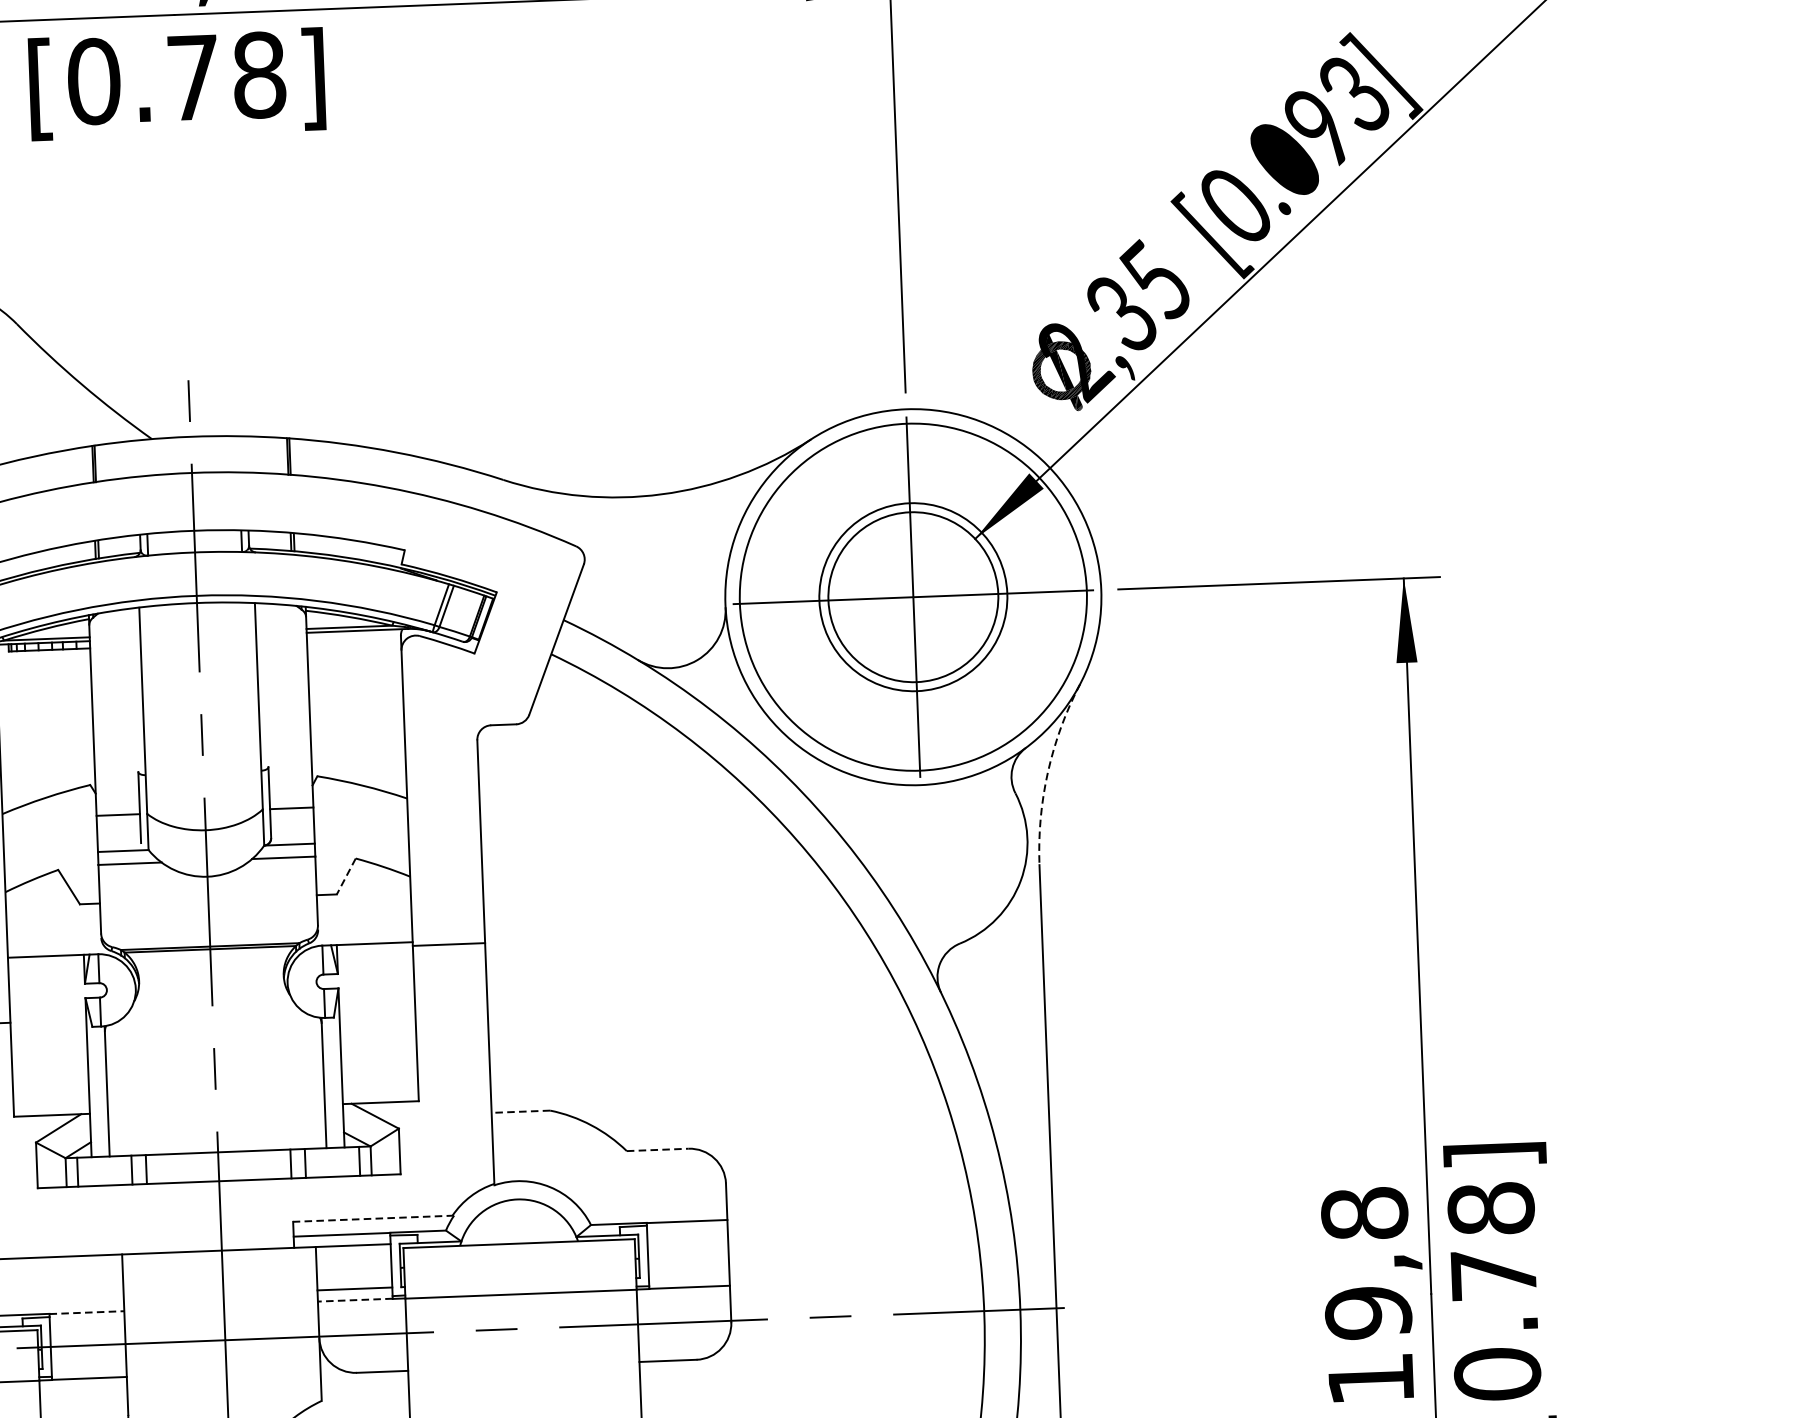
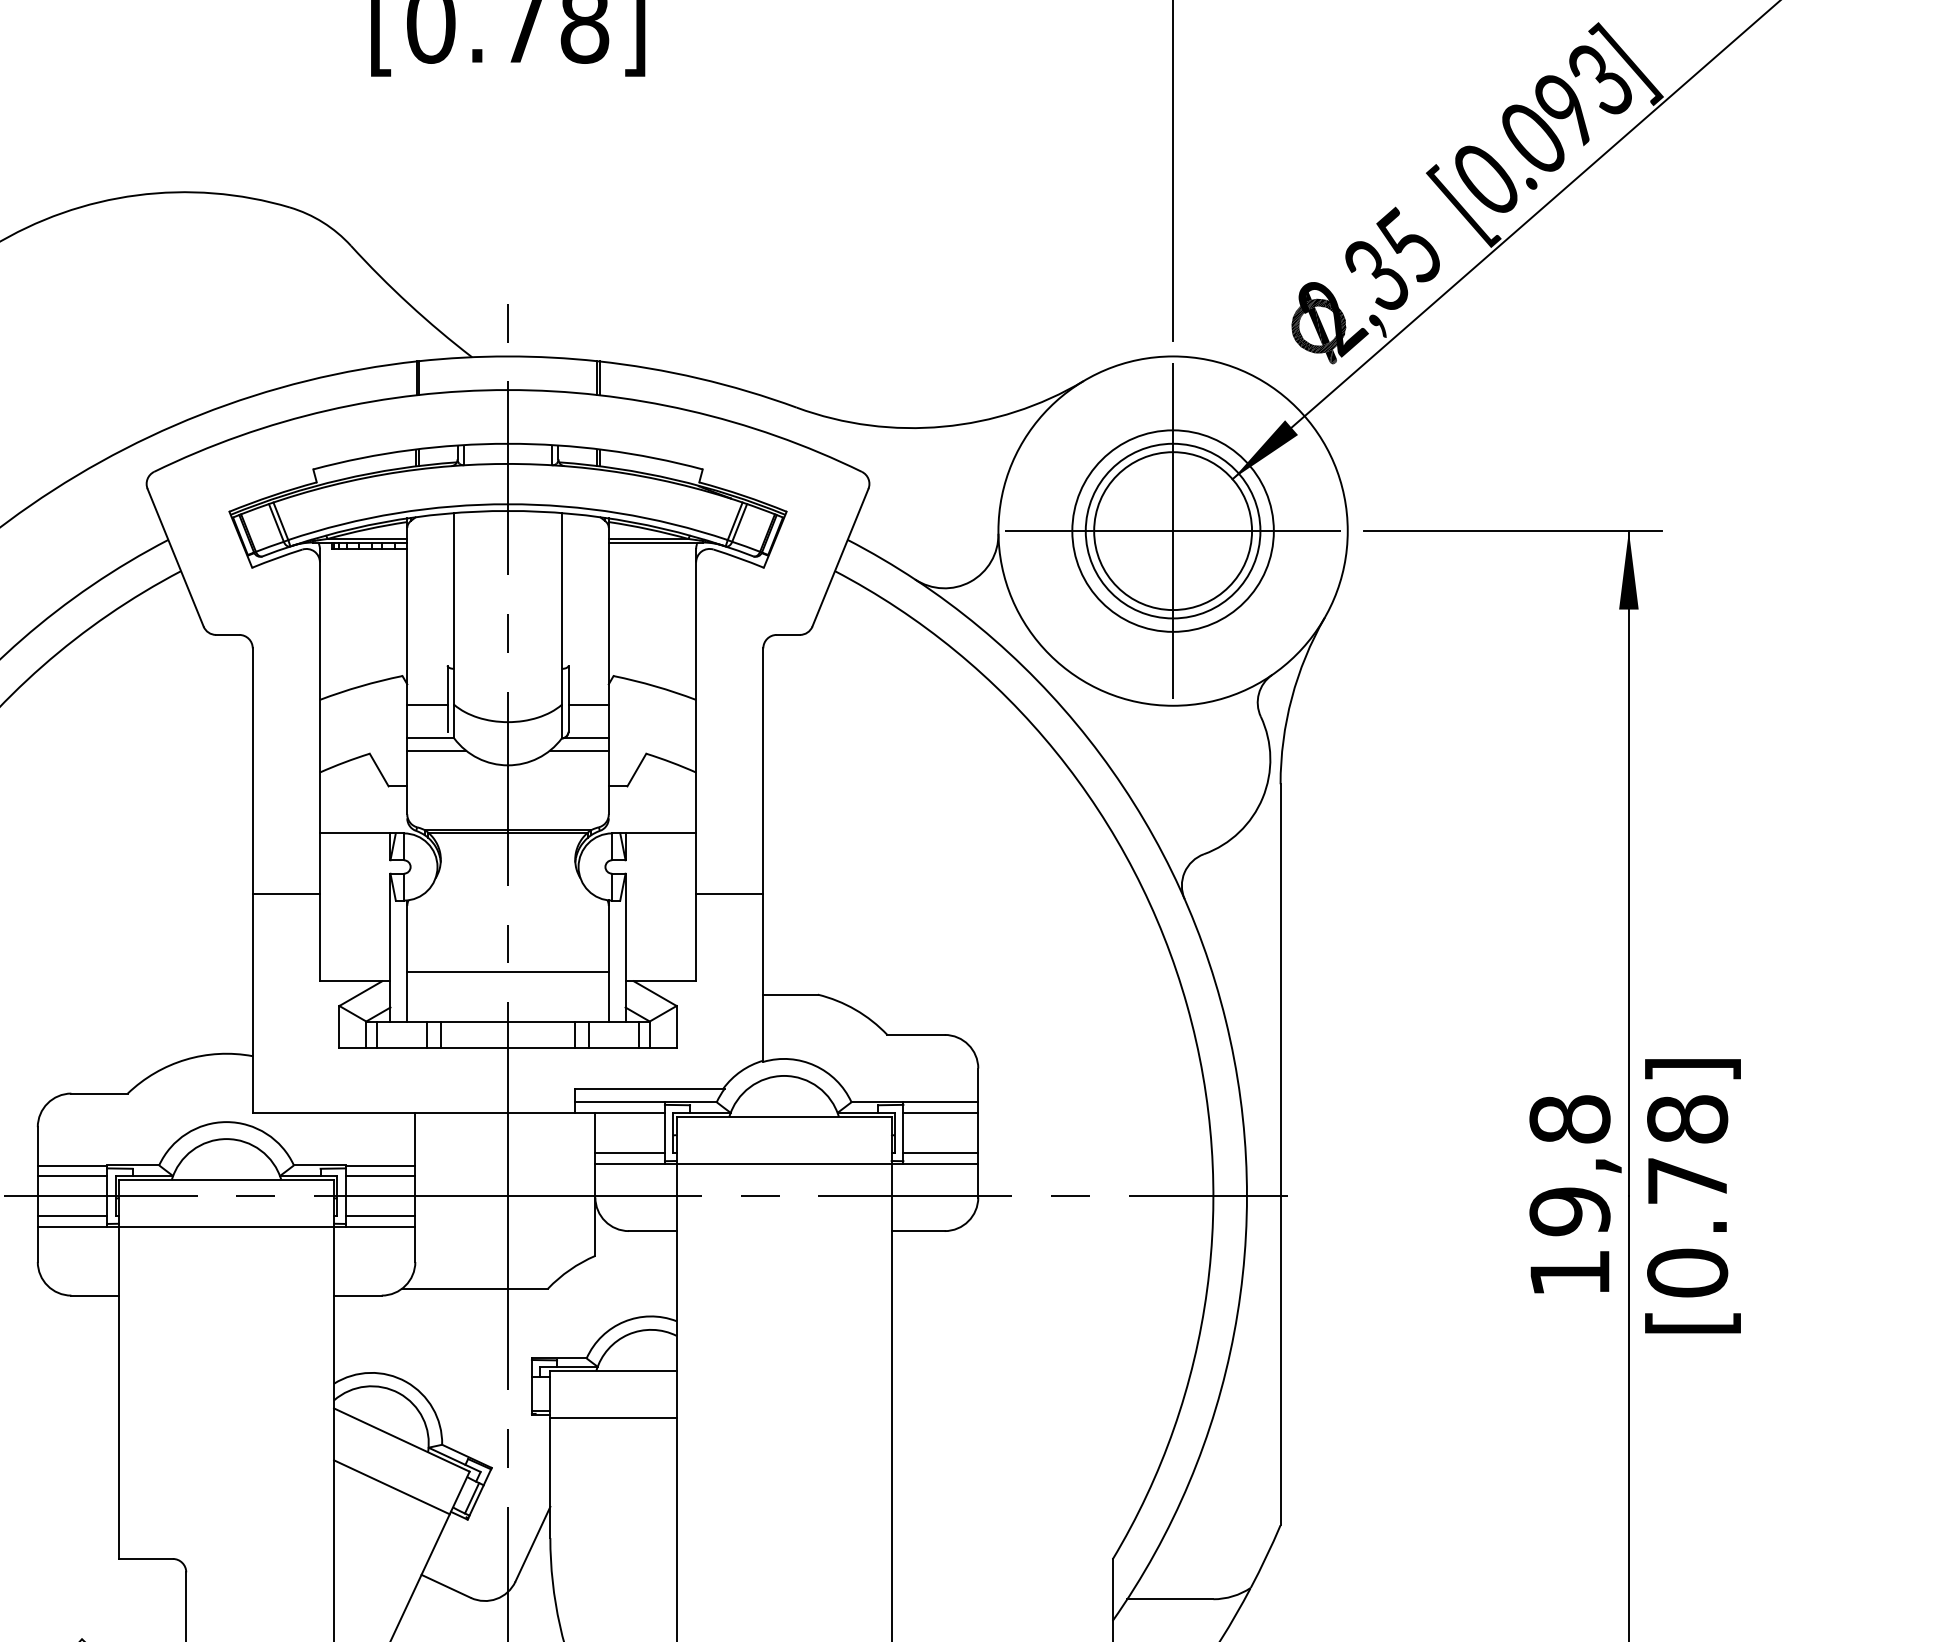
circle: (912, 596) -> (1172, 530), size x0.62
arc: (1047, 772) -> (1291, 698), dashed -> solid
line: (345, 876) -> (636, 770), dashed -> solid
line: (448, 944) -> (729, 893), moved
line: (215, 1098) -> (507, 971), added
line: (520, 1111) -> (790, 994), dashed -> solid
line: (658, 1149) -> (916, 1034), dashed -> solid
line: (374, 1218) -> (650, 1088), dashed -> solid
line: (687, 1232) -> (940, 1112), added
line: (688, 1276) -> (940, 1153), added
line: (355, 1300) -> (630, 1163), dashed -> solid
line: (86, 1312) -> (380, 1165), dashed -> solid
line: (87, 1324) -> (380, 1176), added
line: (88, 1367) -> (380, 1216), added

